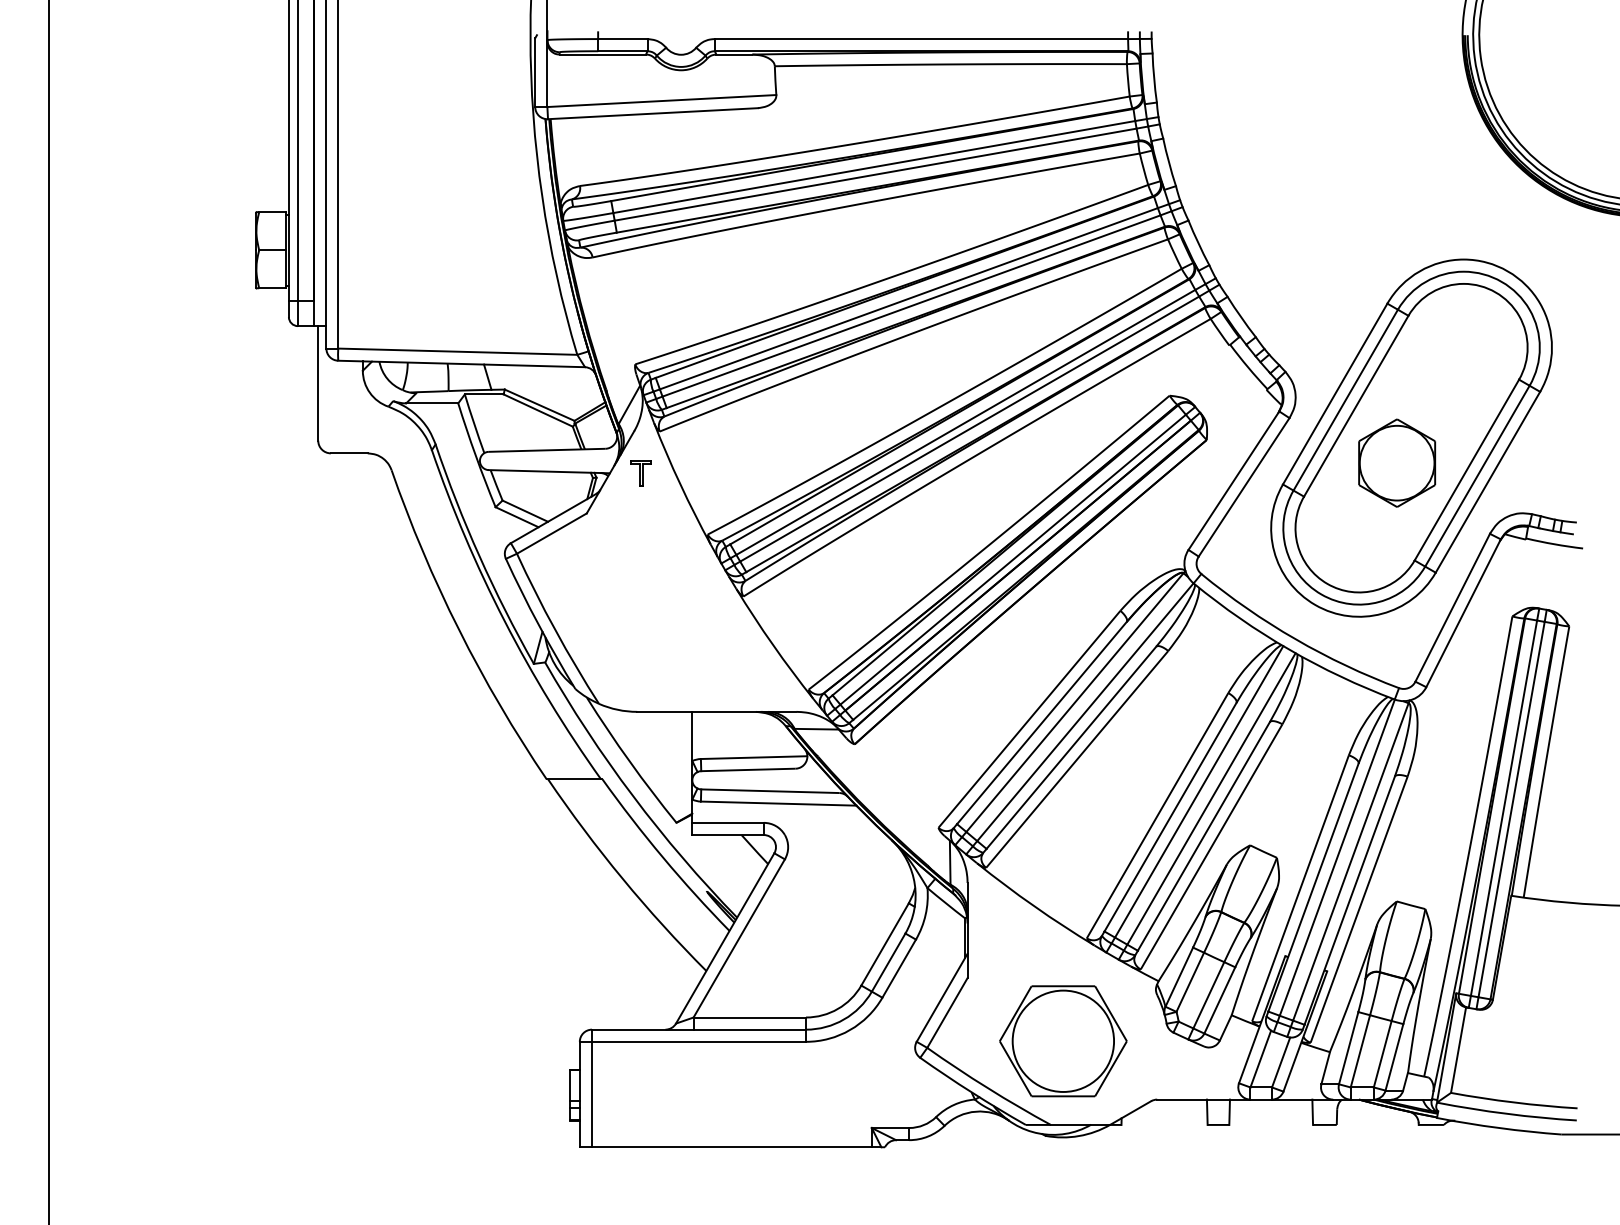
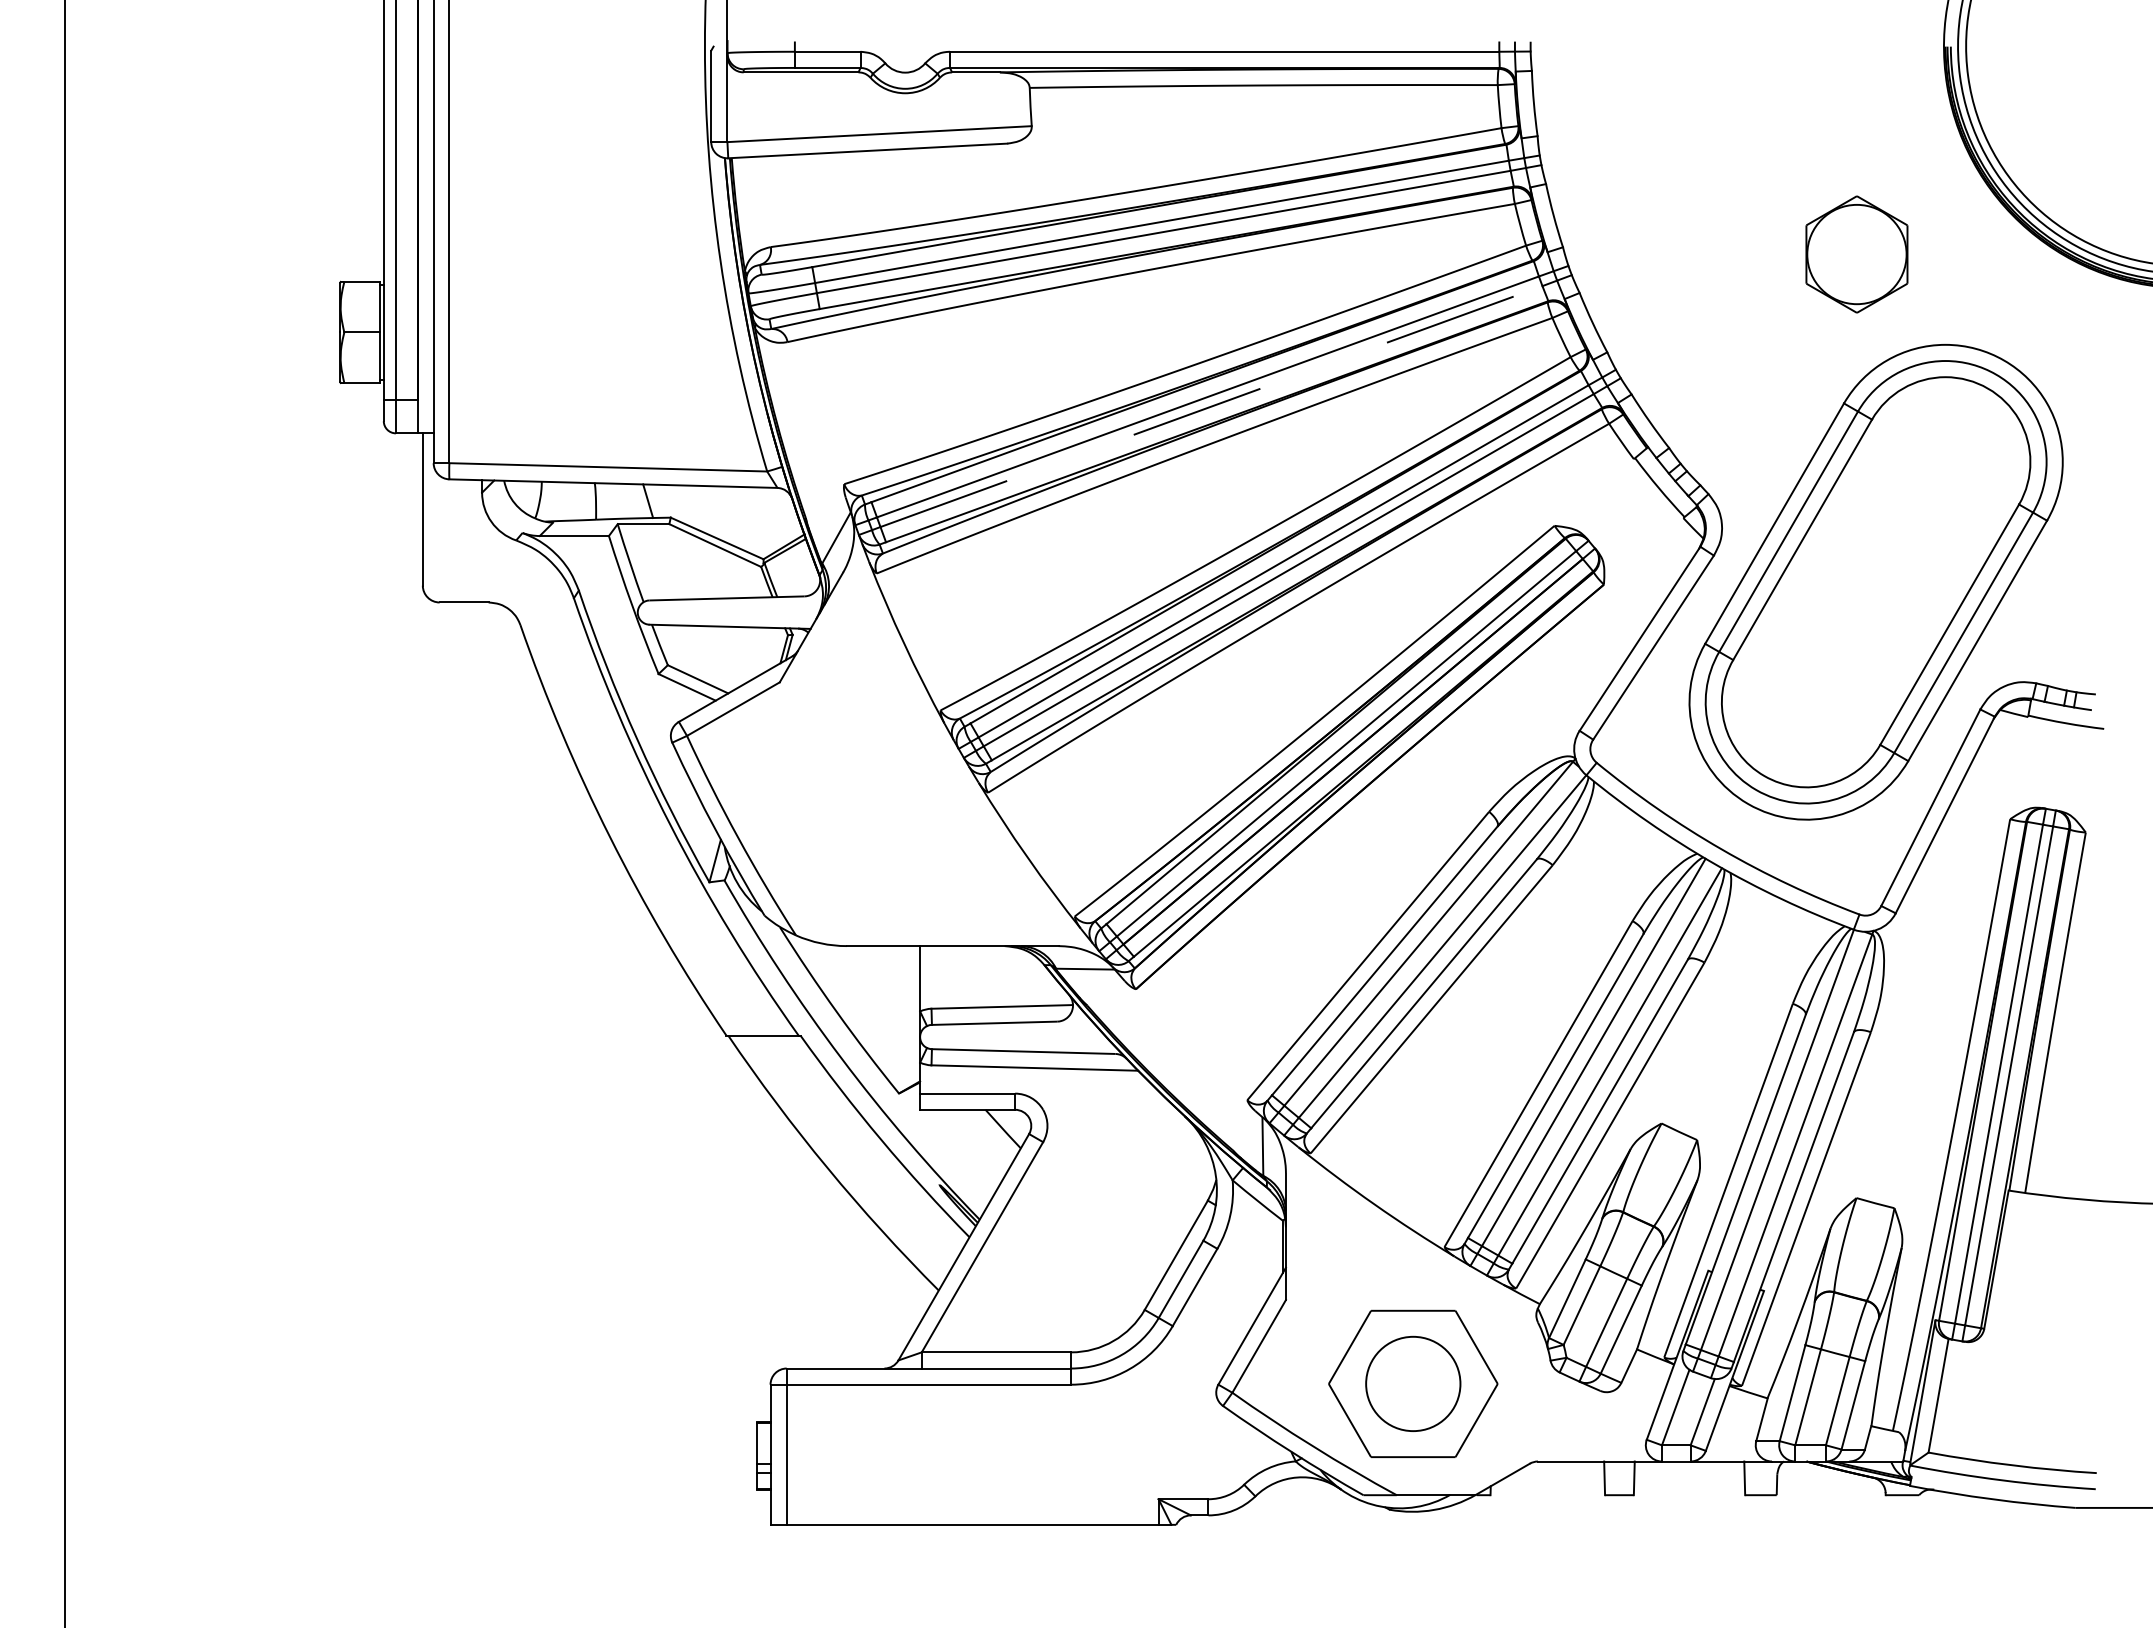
line: (911, 305) -> (1211, 406), solid -> dashed
part: (1396, 463) -> (1856, 254), moved
part: (641, 473) -> (852, 629), removed
circle: (1062, 1040) -> (1412, 1383), size x0.7

